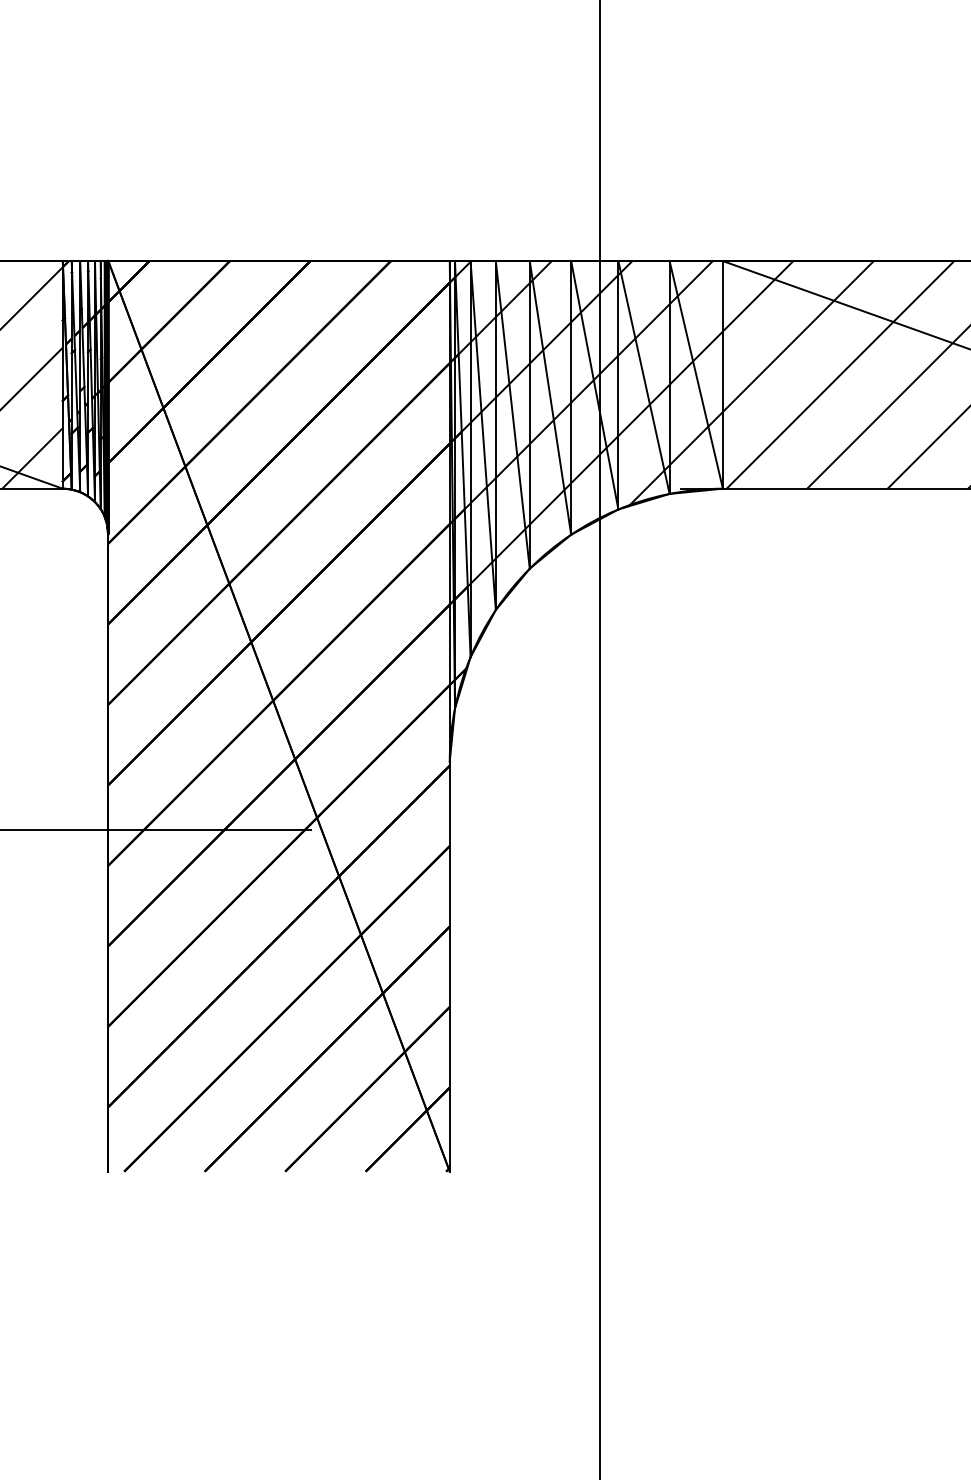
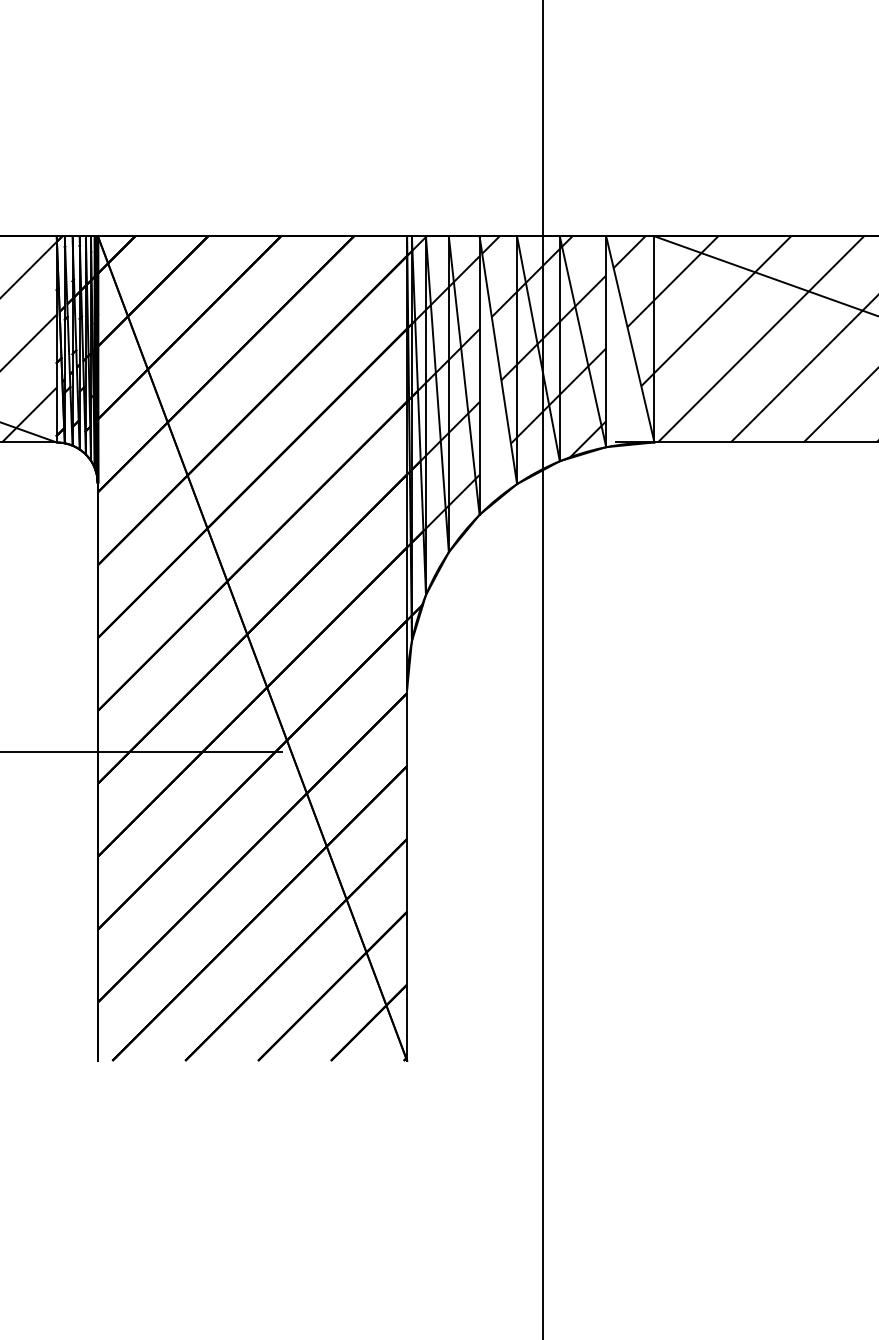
hatch: (688, 380) -> (623, 344), removed
hatch: (546, 402) -> (494, 364), removed

